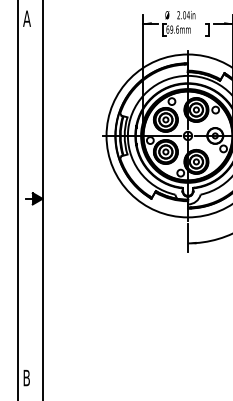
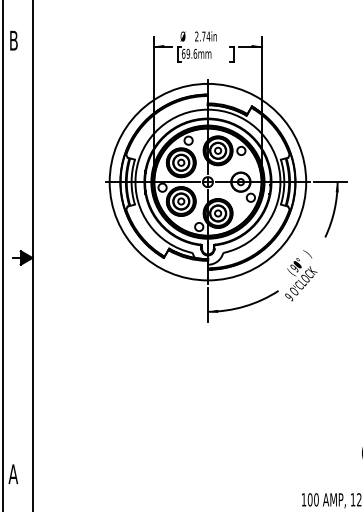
text: (184, 15) -> (203, 36), 2.04in -> 2.74in
text: (26, 18) -> (13, 40), A -> B
text: (26, 377) -> (13, 473), B -> A

